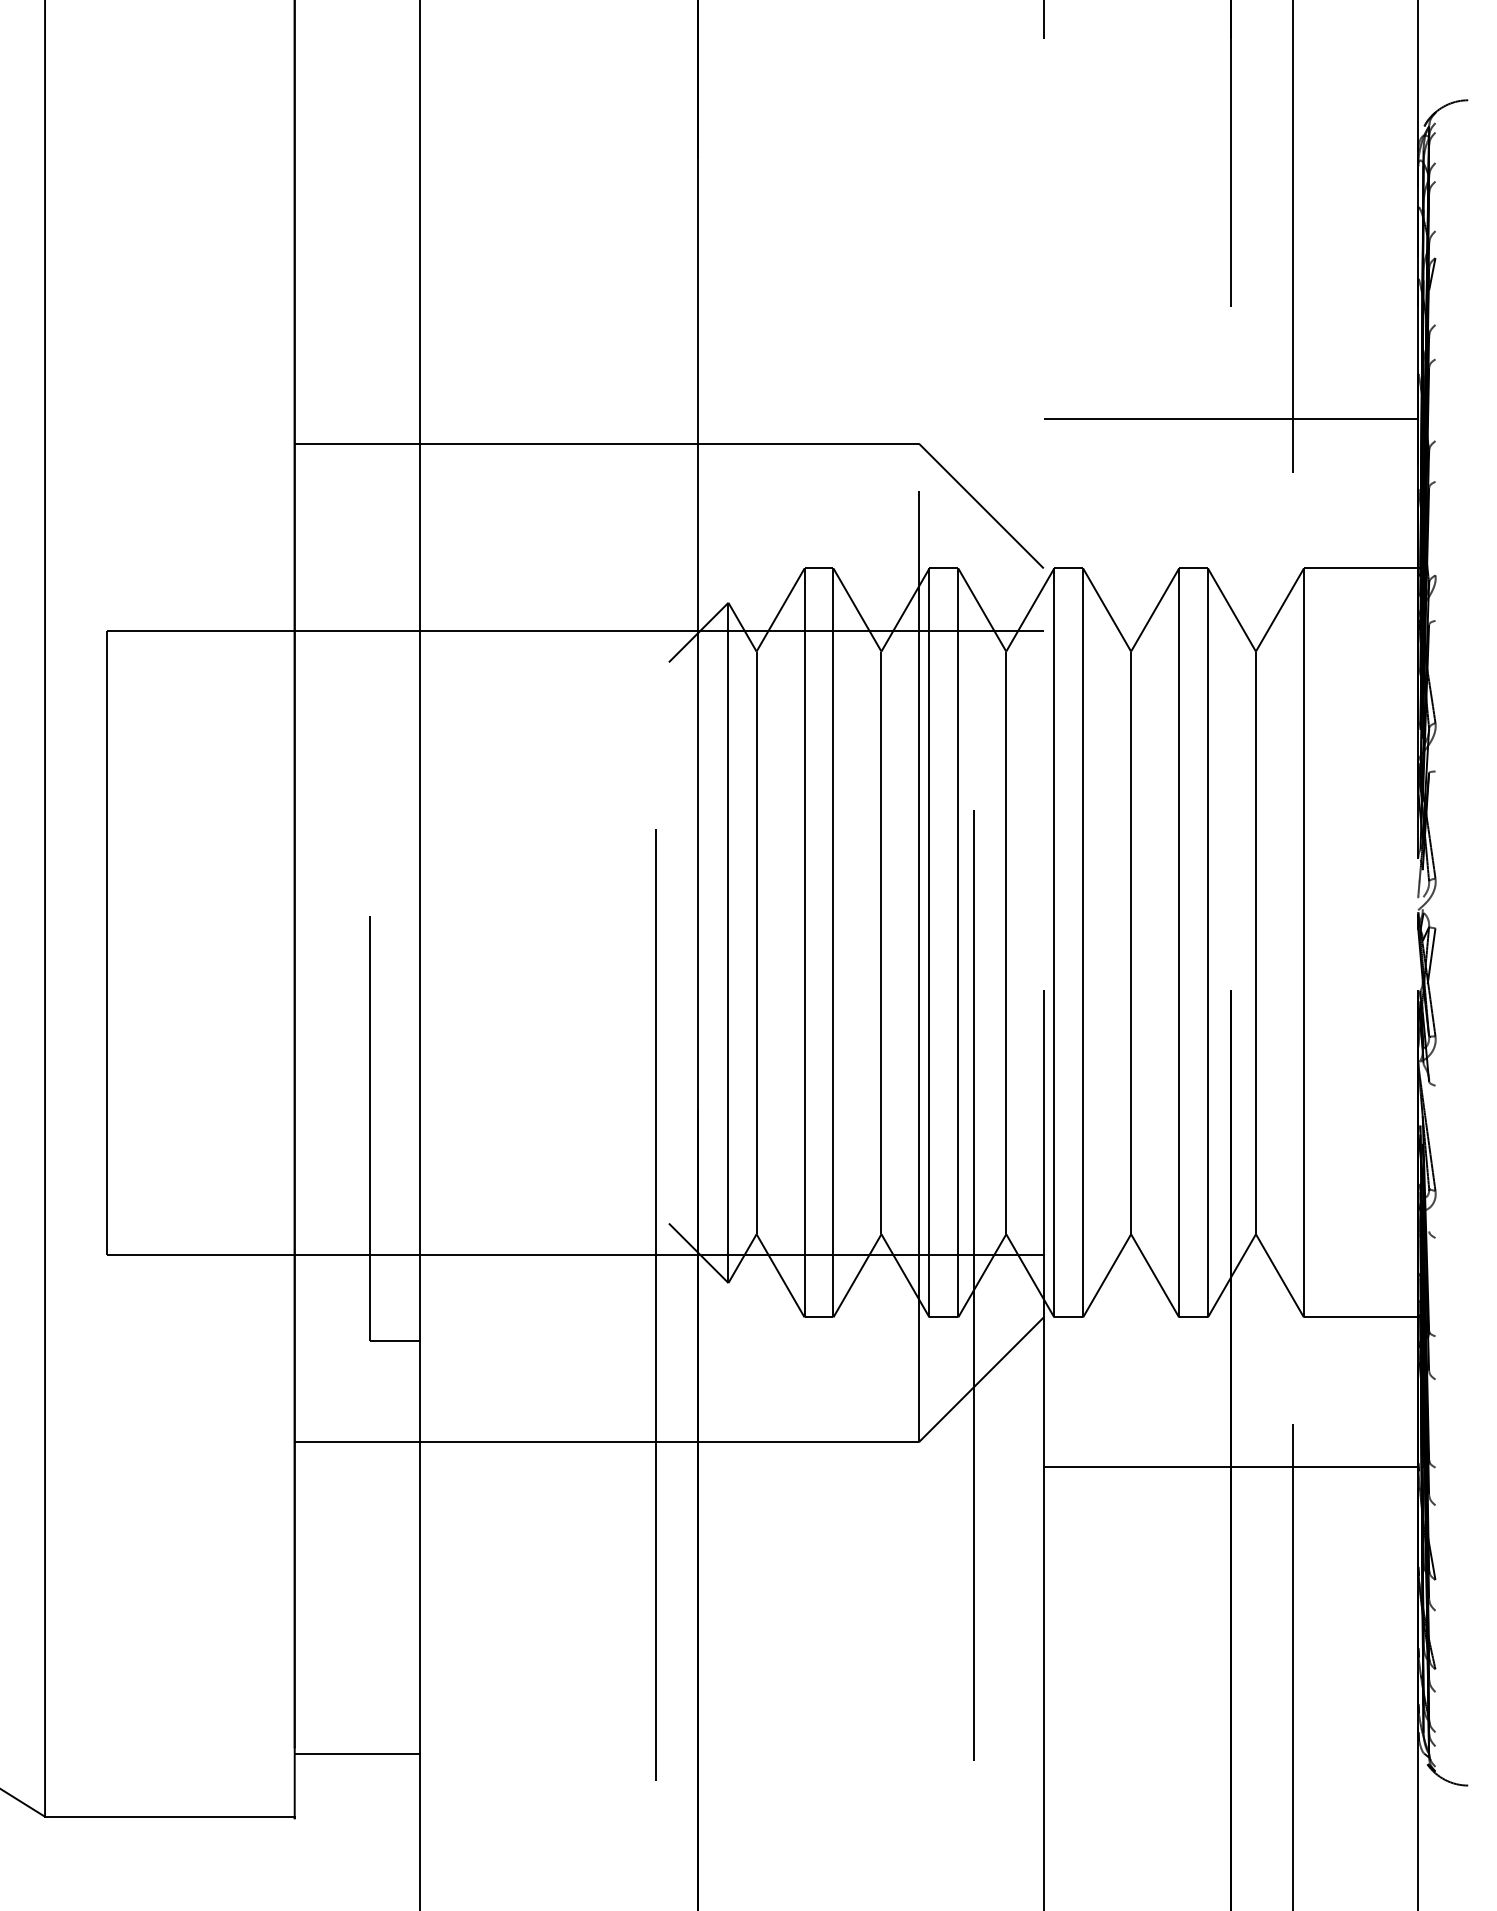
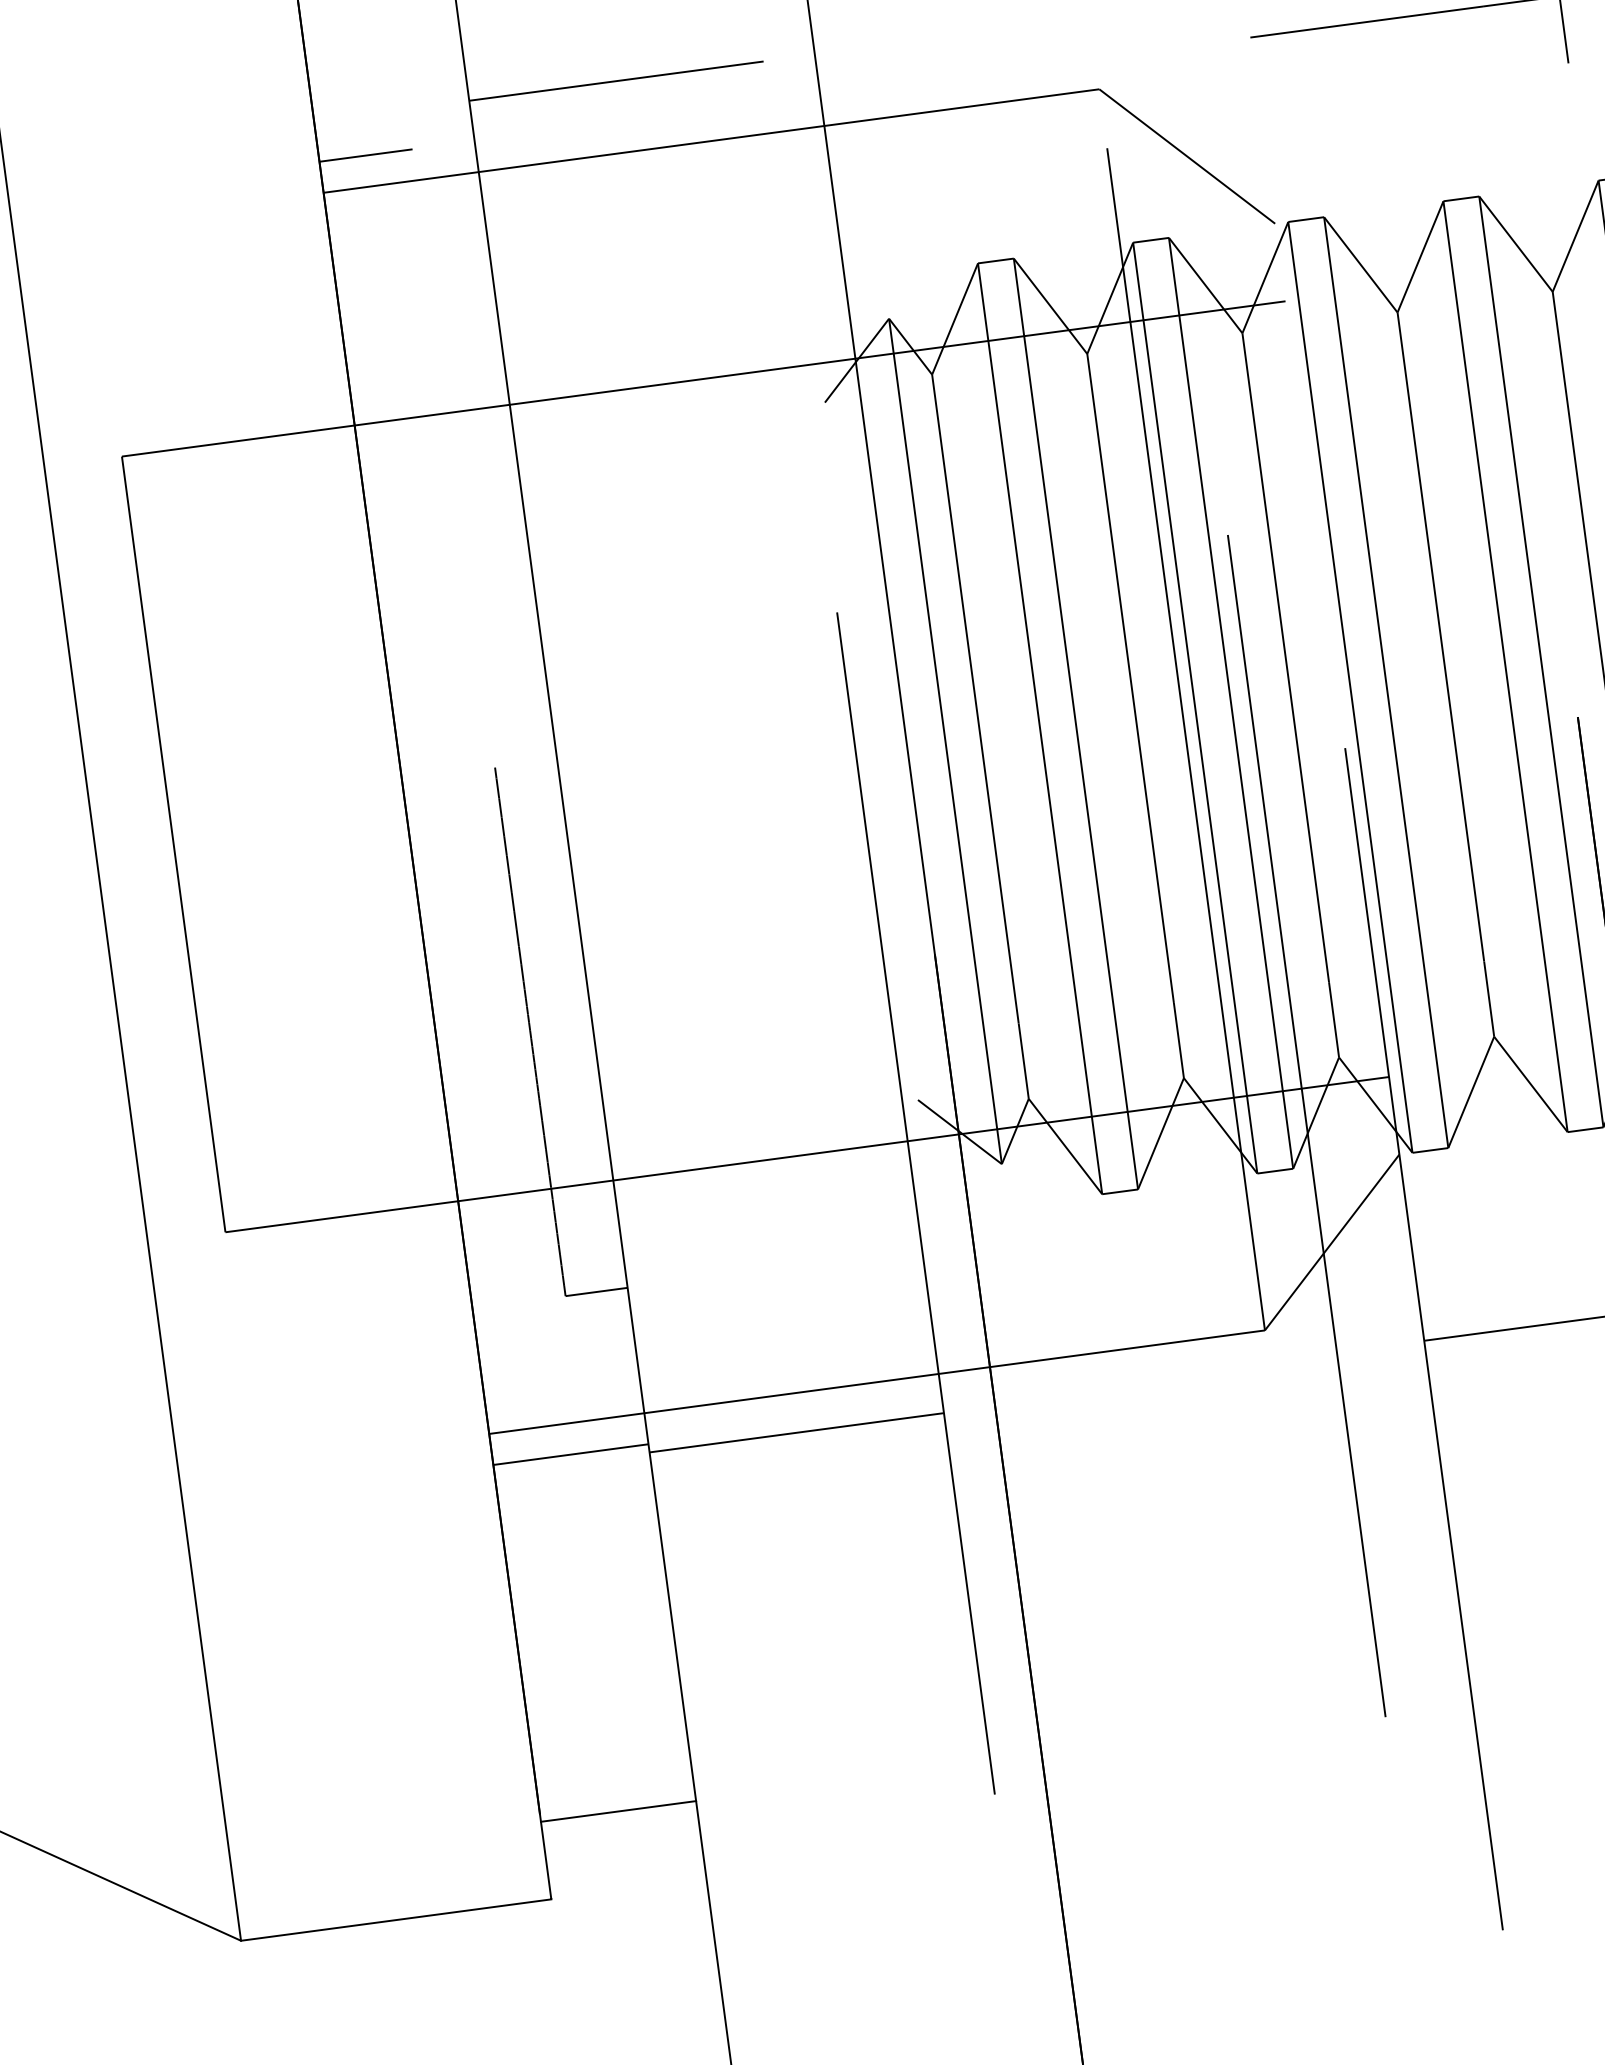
line: (537, 386) -> (615, 81), added
line: (331, 418) -> (365, 155), added
line: (356, 1467) -> (570, 1455), added
line: (537, 1473) -> (796, 1432), added

